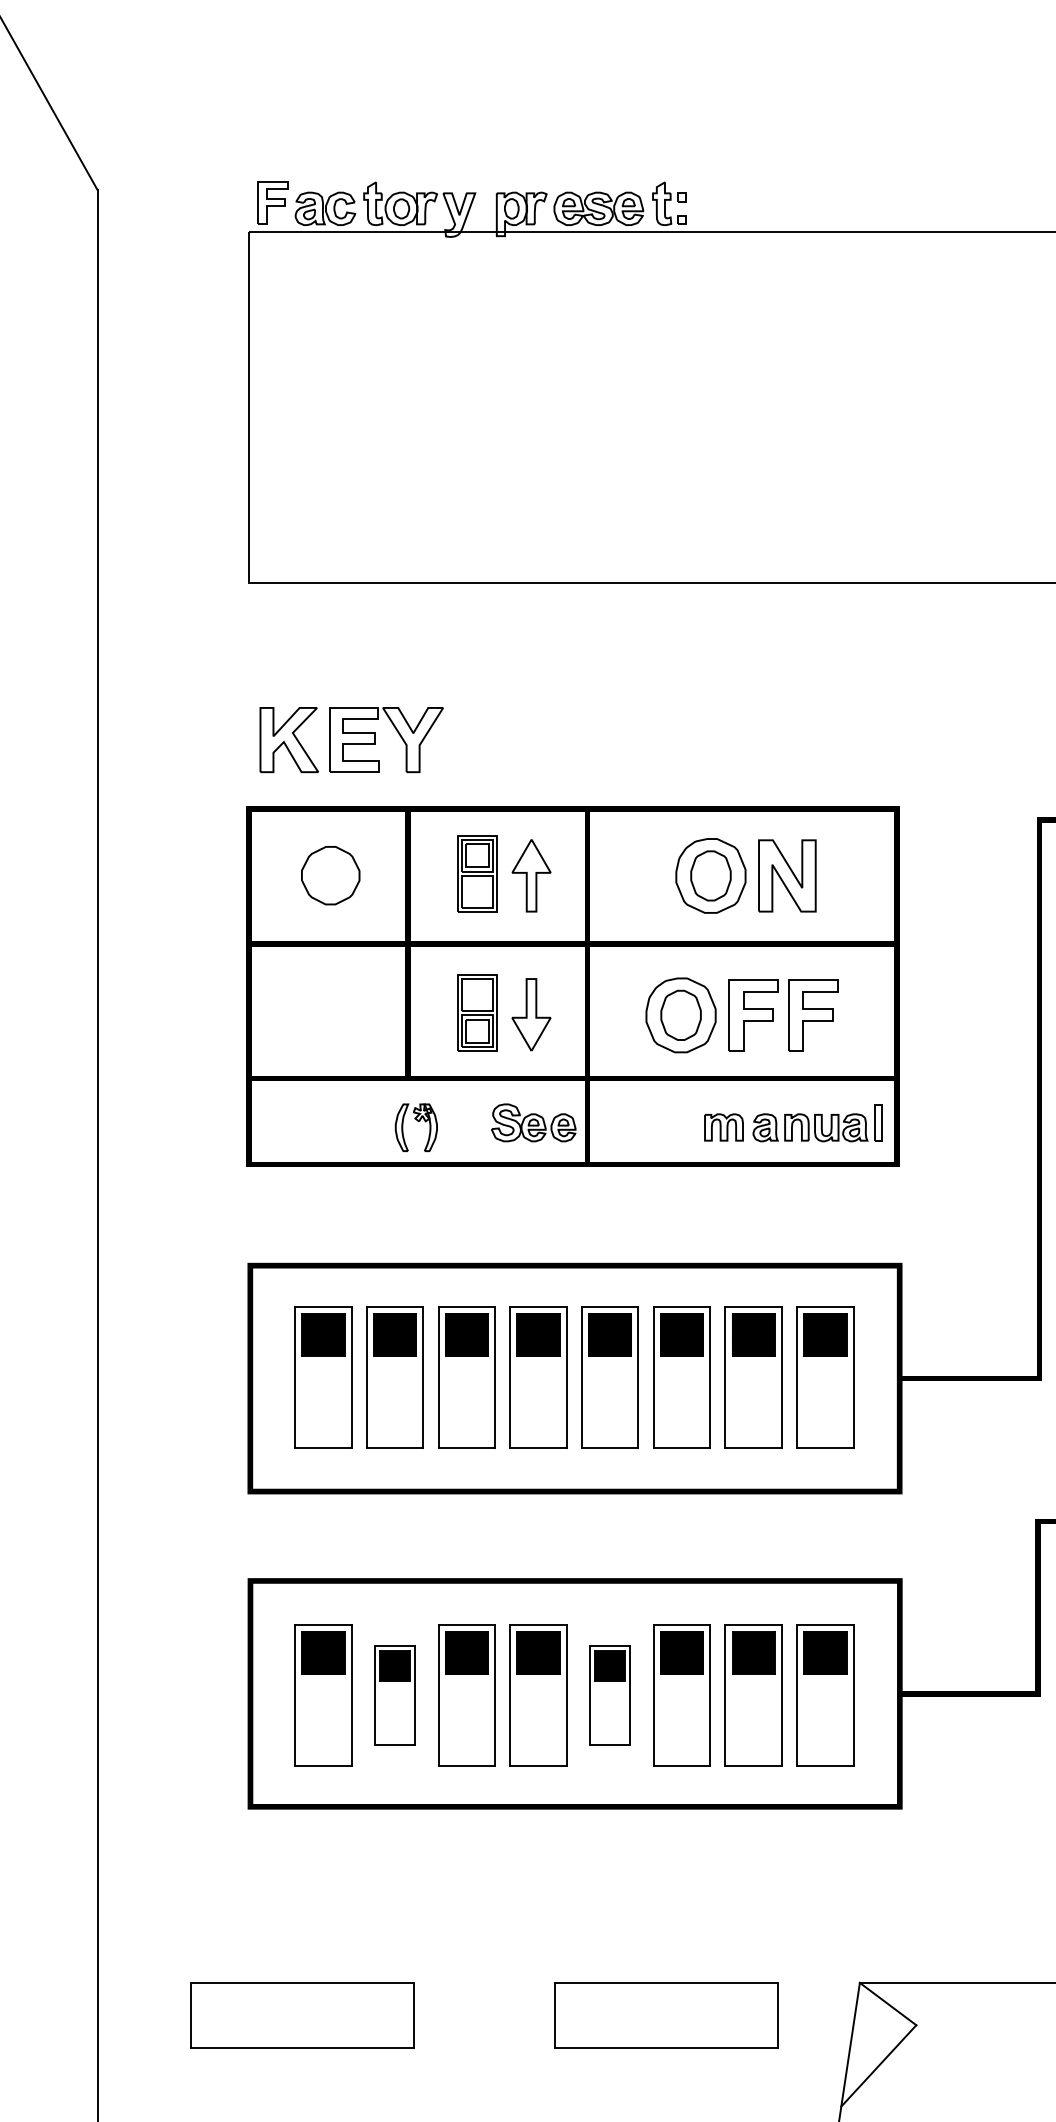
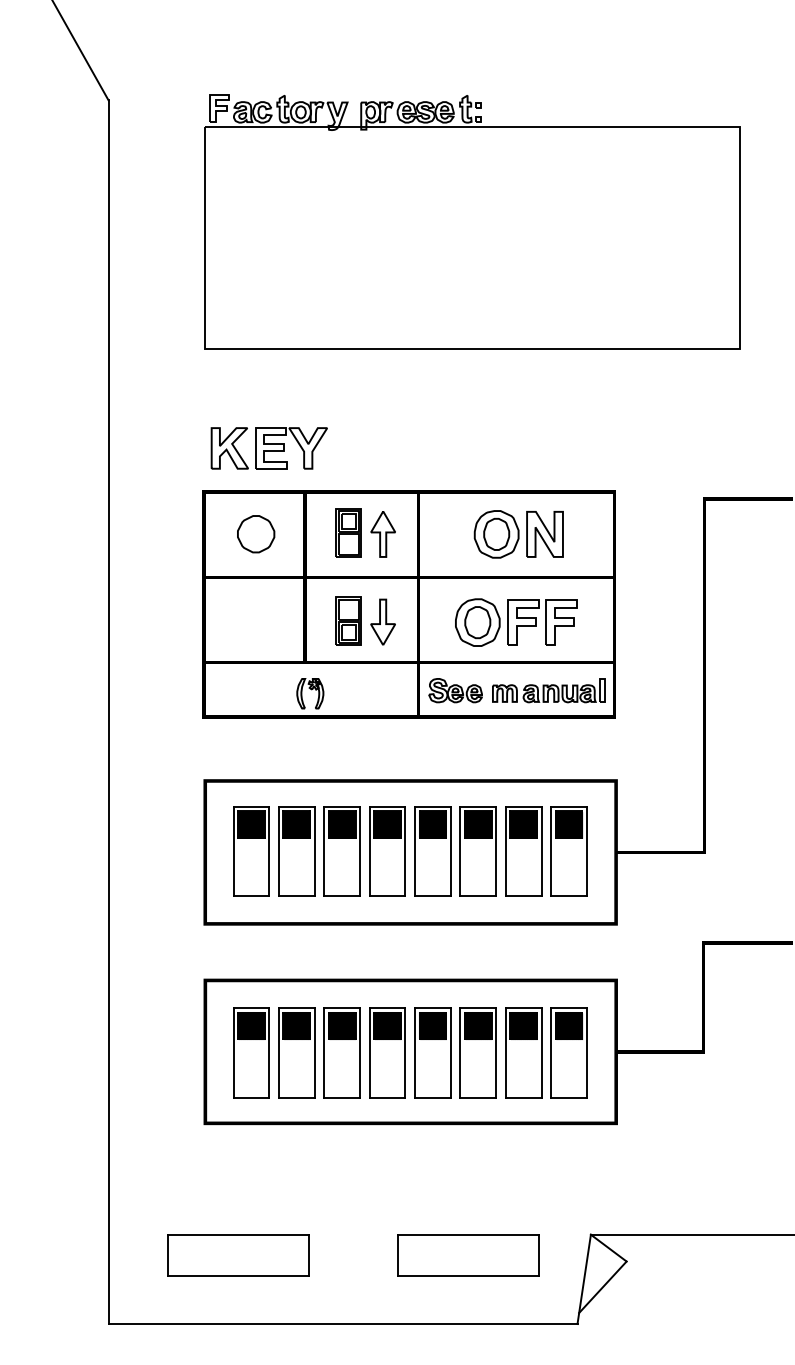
part: (533, 1122) -> (455, 690), moved
part: (394, 1694) -> (296, 1052), size x1.43
part: (609, 1694) -> (432, 1052), size x1.43

